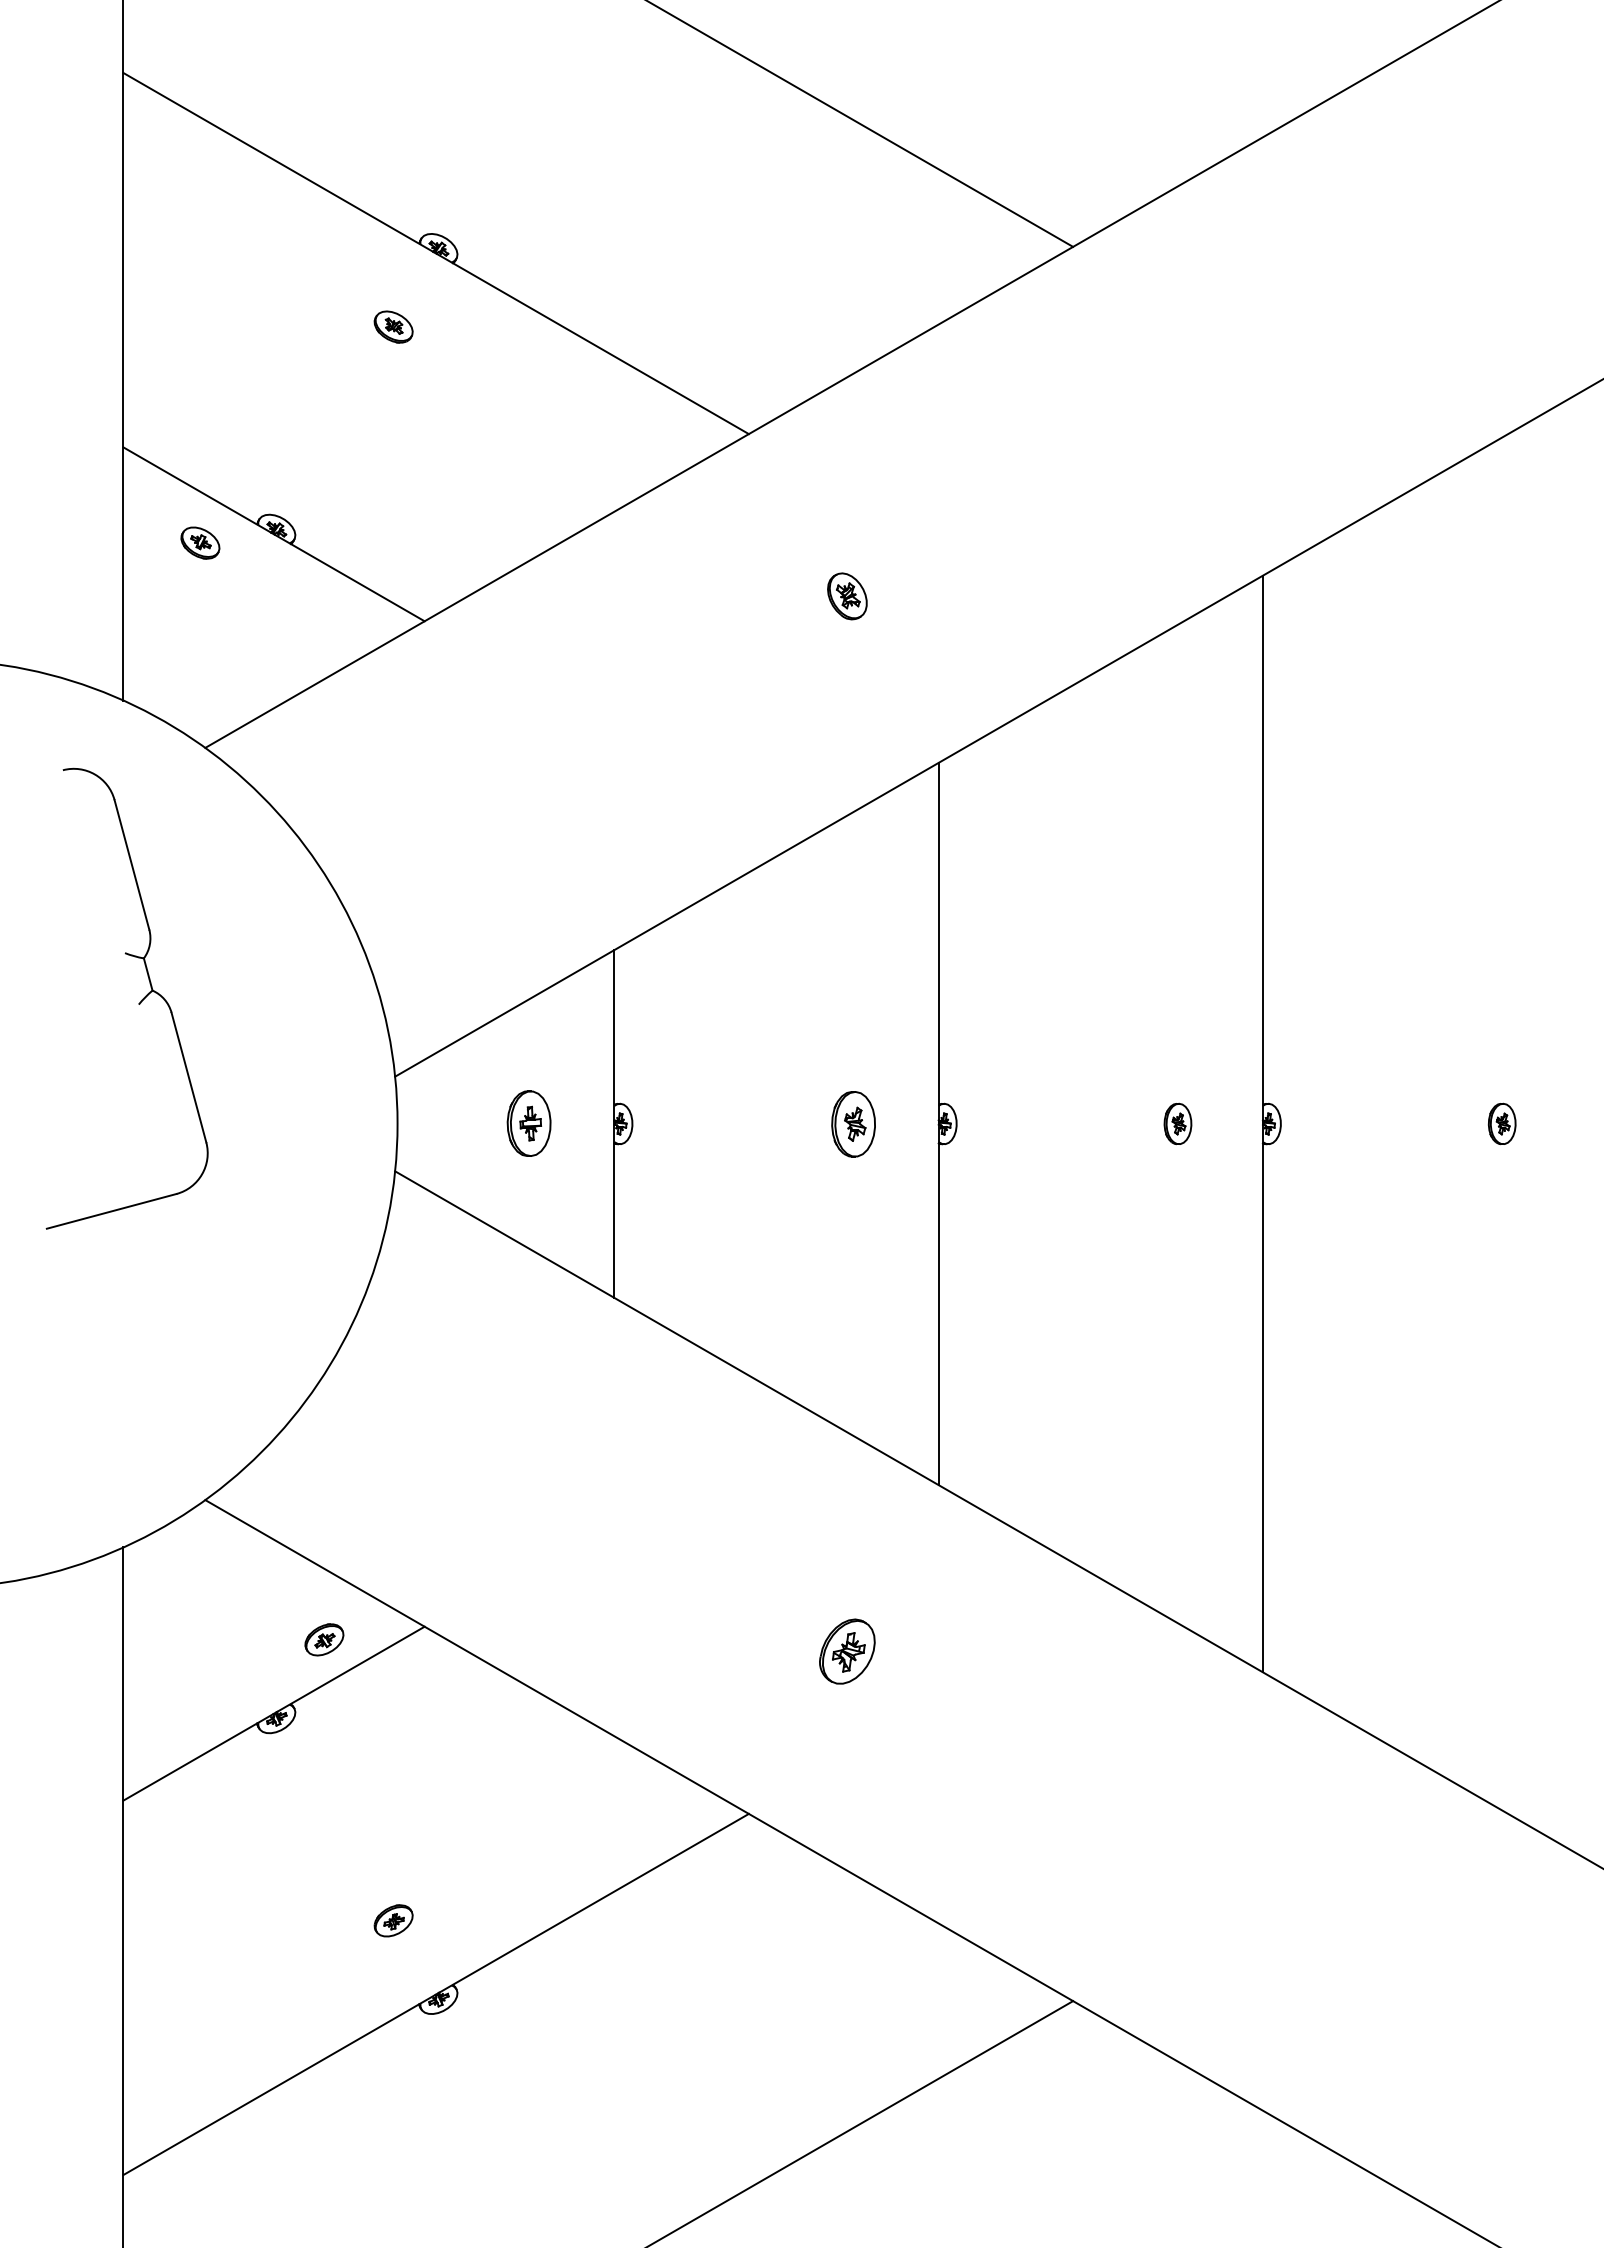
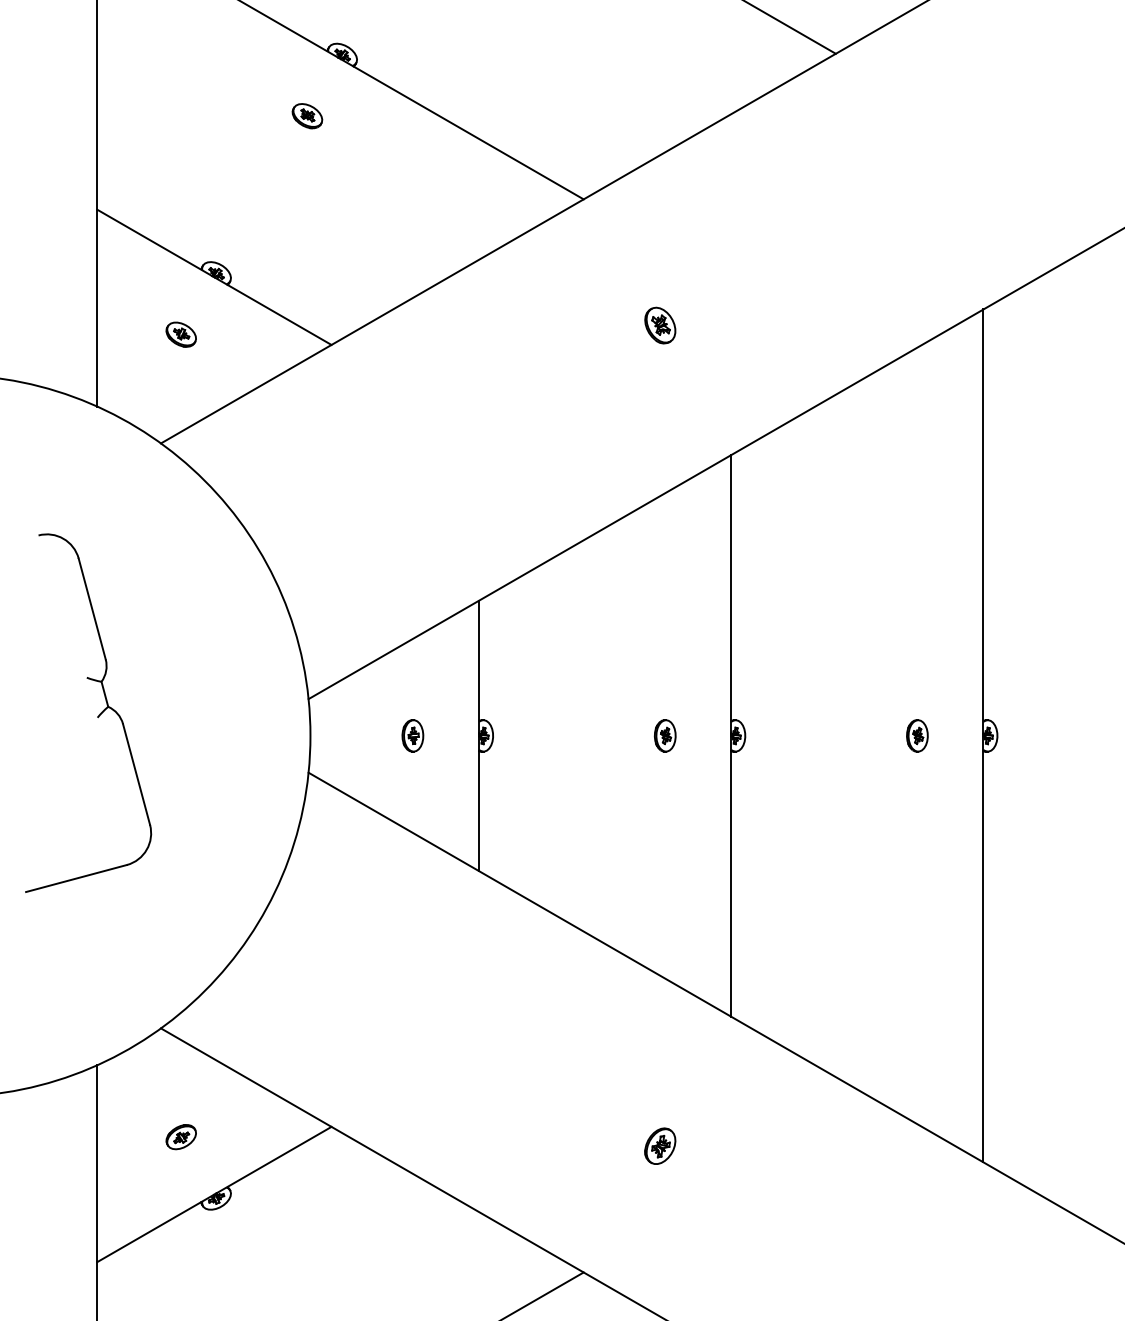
part: (200, 542) -> (181, 334), moved
part: (138, 1003) -> (97, 716), moved
part: (853, 1123) -> (665, 735), size x0.62
part: (529, 1124) -> (413, 736), size x0.62
part: (324, 1639) -> (181, 1136), moved
part: (846, 1651) -> (659, 1146), size x0.71

